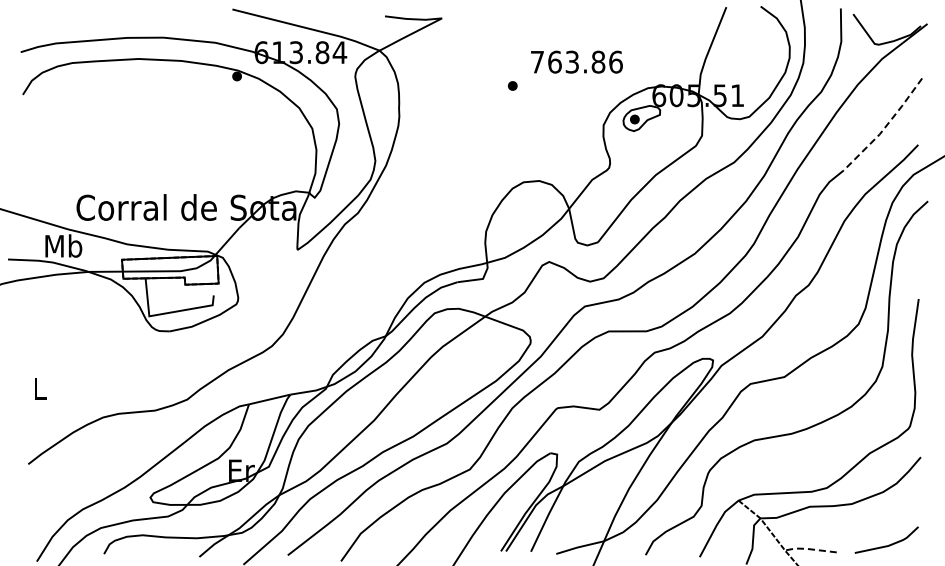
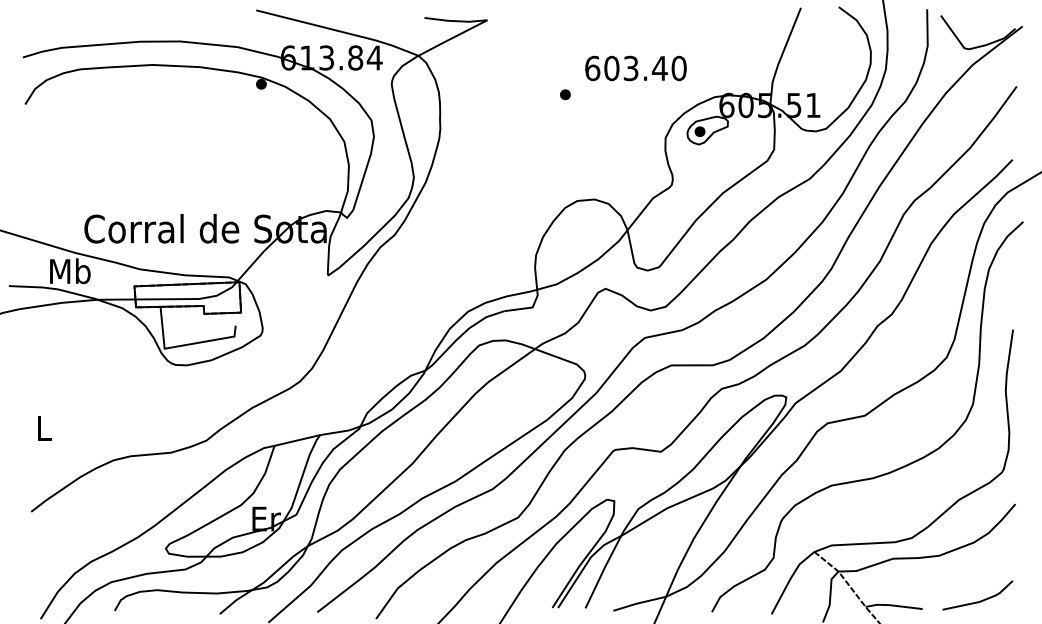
text: (576, 61) -> (635, 67), 763.86 -> 603.40
line: (885, 126) -> (976, 139), dashed -> solid
line: (809, 549) -> (892, 605), dashed -> solid

